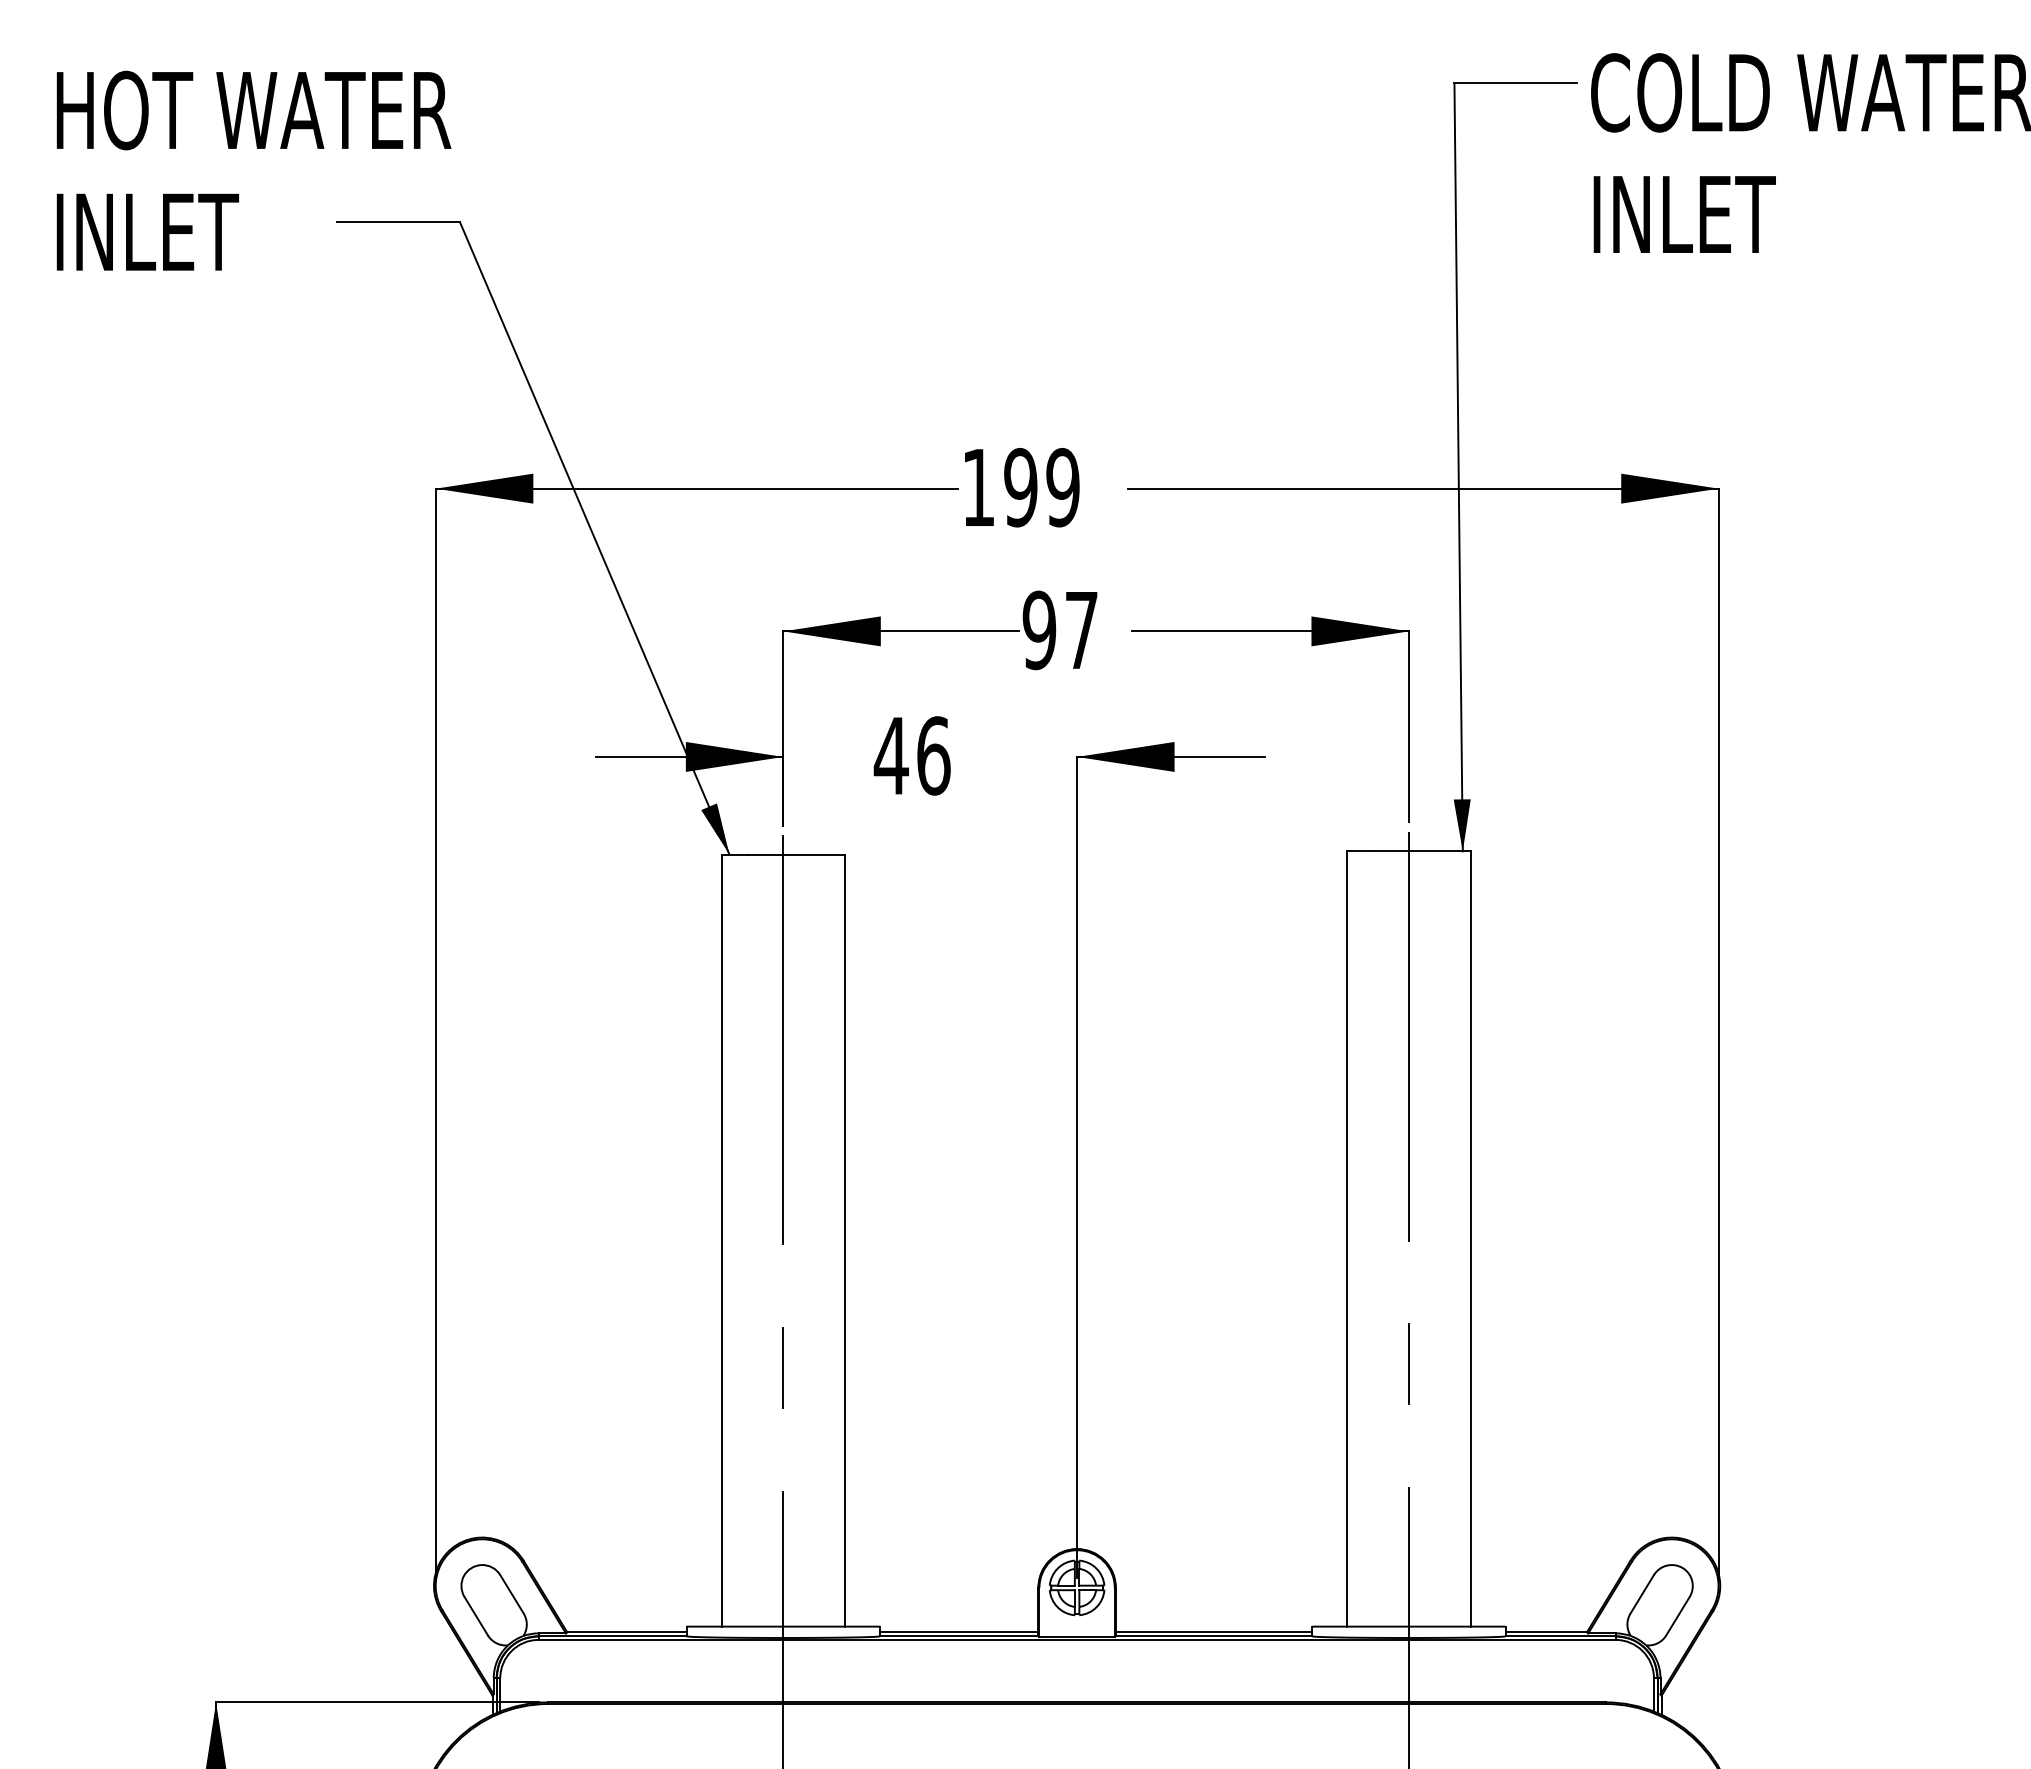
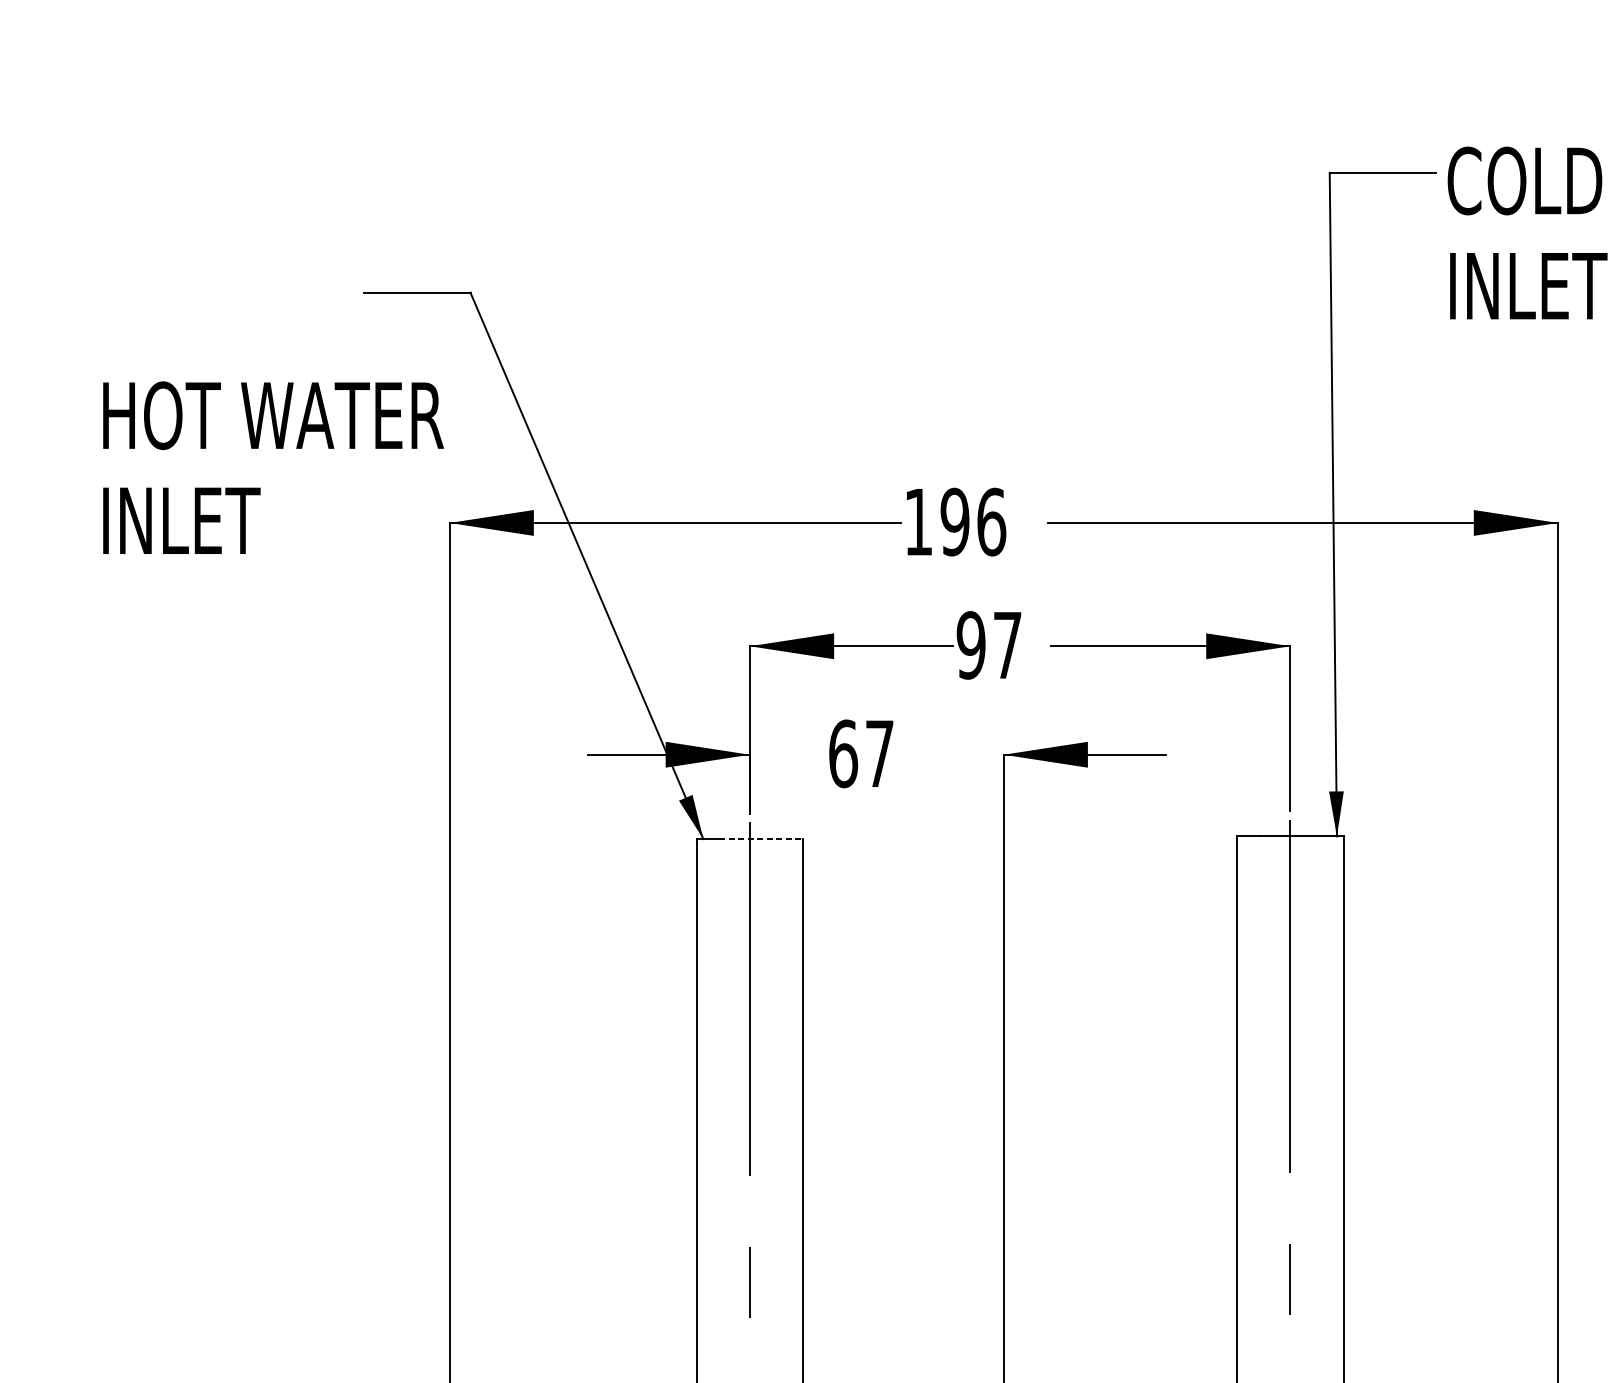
text: (253, 170) -> (273, 467), moved
text: (1063, 487) -> (991, 521), 199 -> 196
text: (911, 755) -> (860, 753), 46 -> 67
line: (796, 854) -> (761, 839), solid -> dashed

